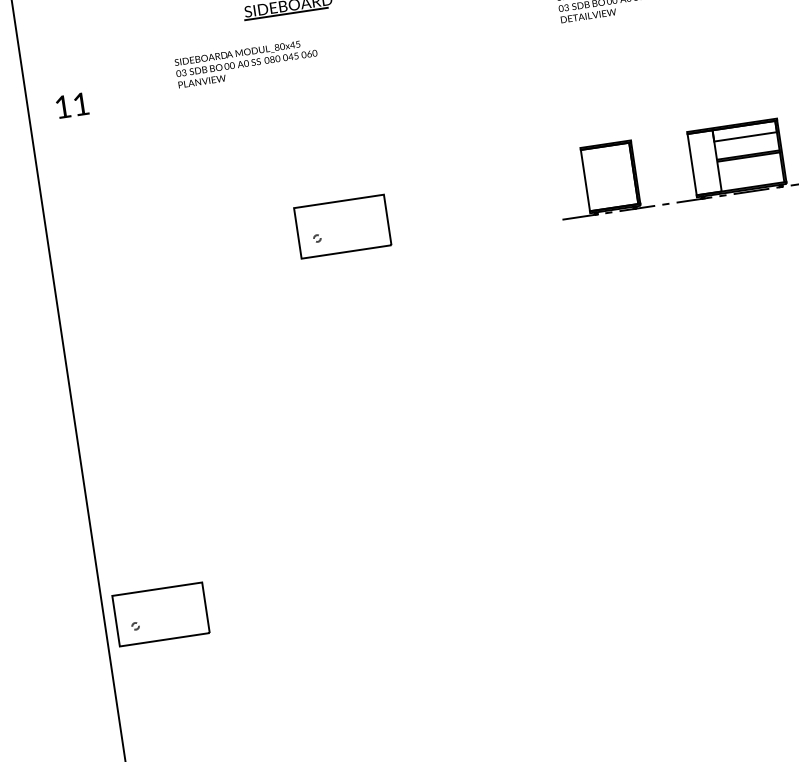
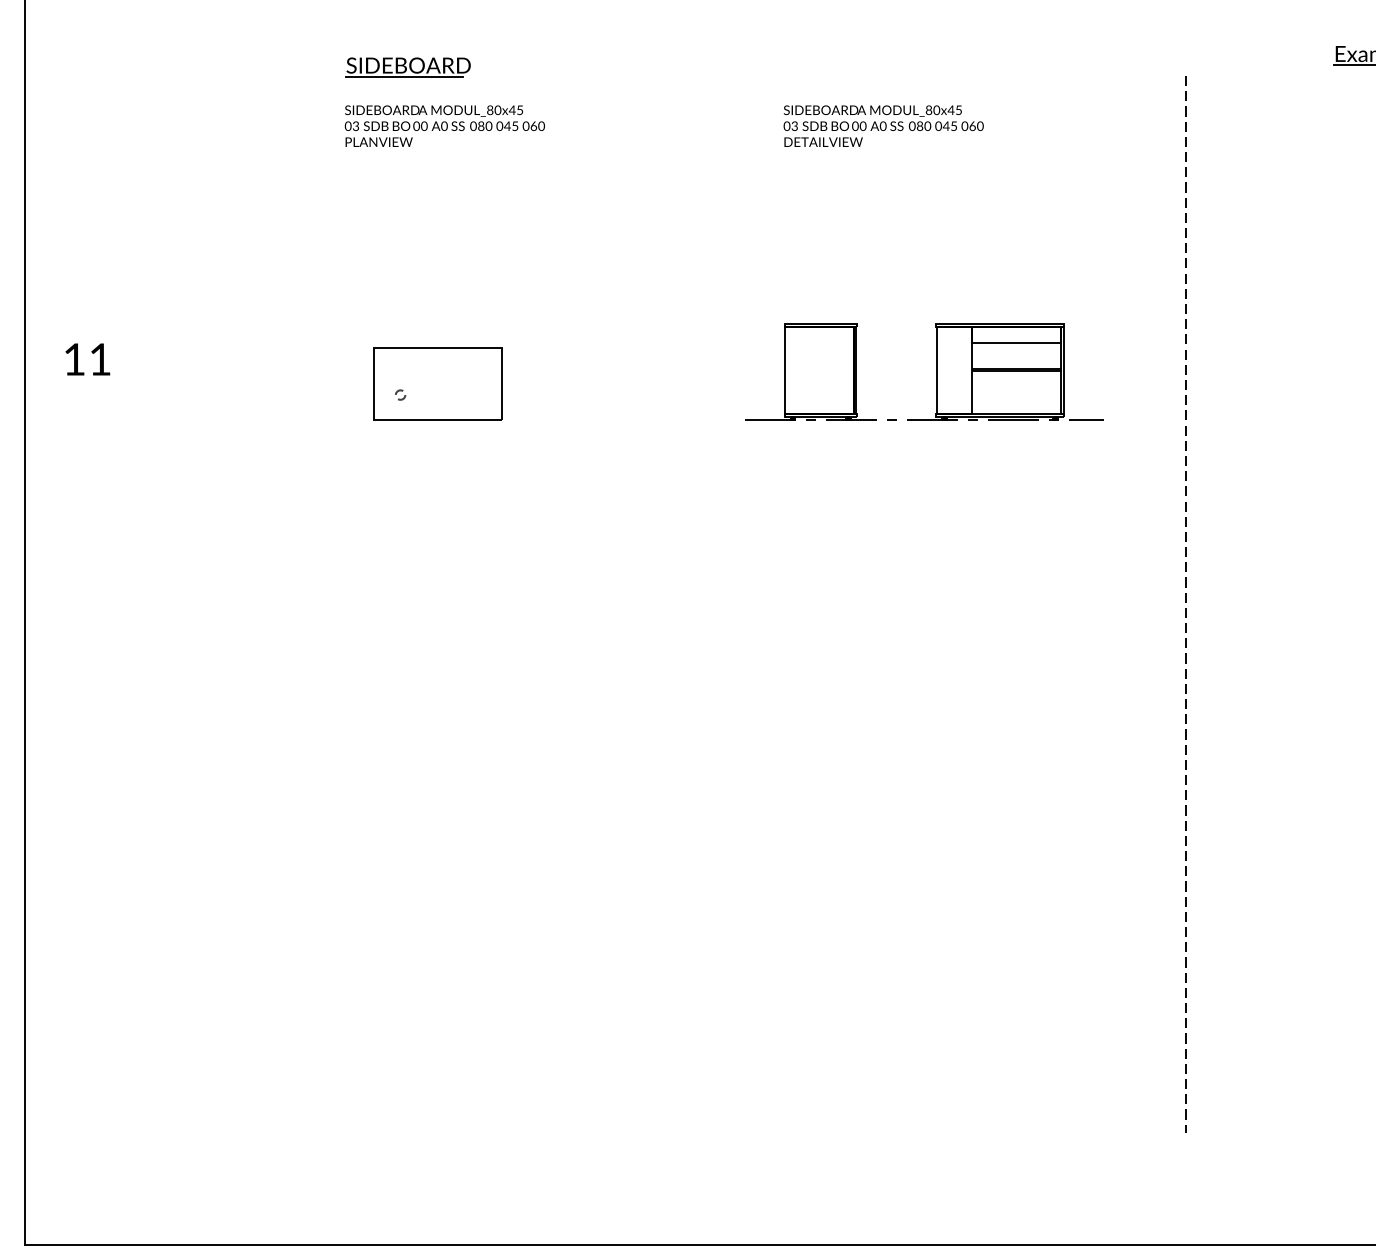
text: (246, 62) -> (444, 125), moved
text: (72, 105) -> (87, 359), moved
part: (160, 614) -> (104, 884), removed

